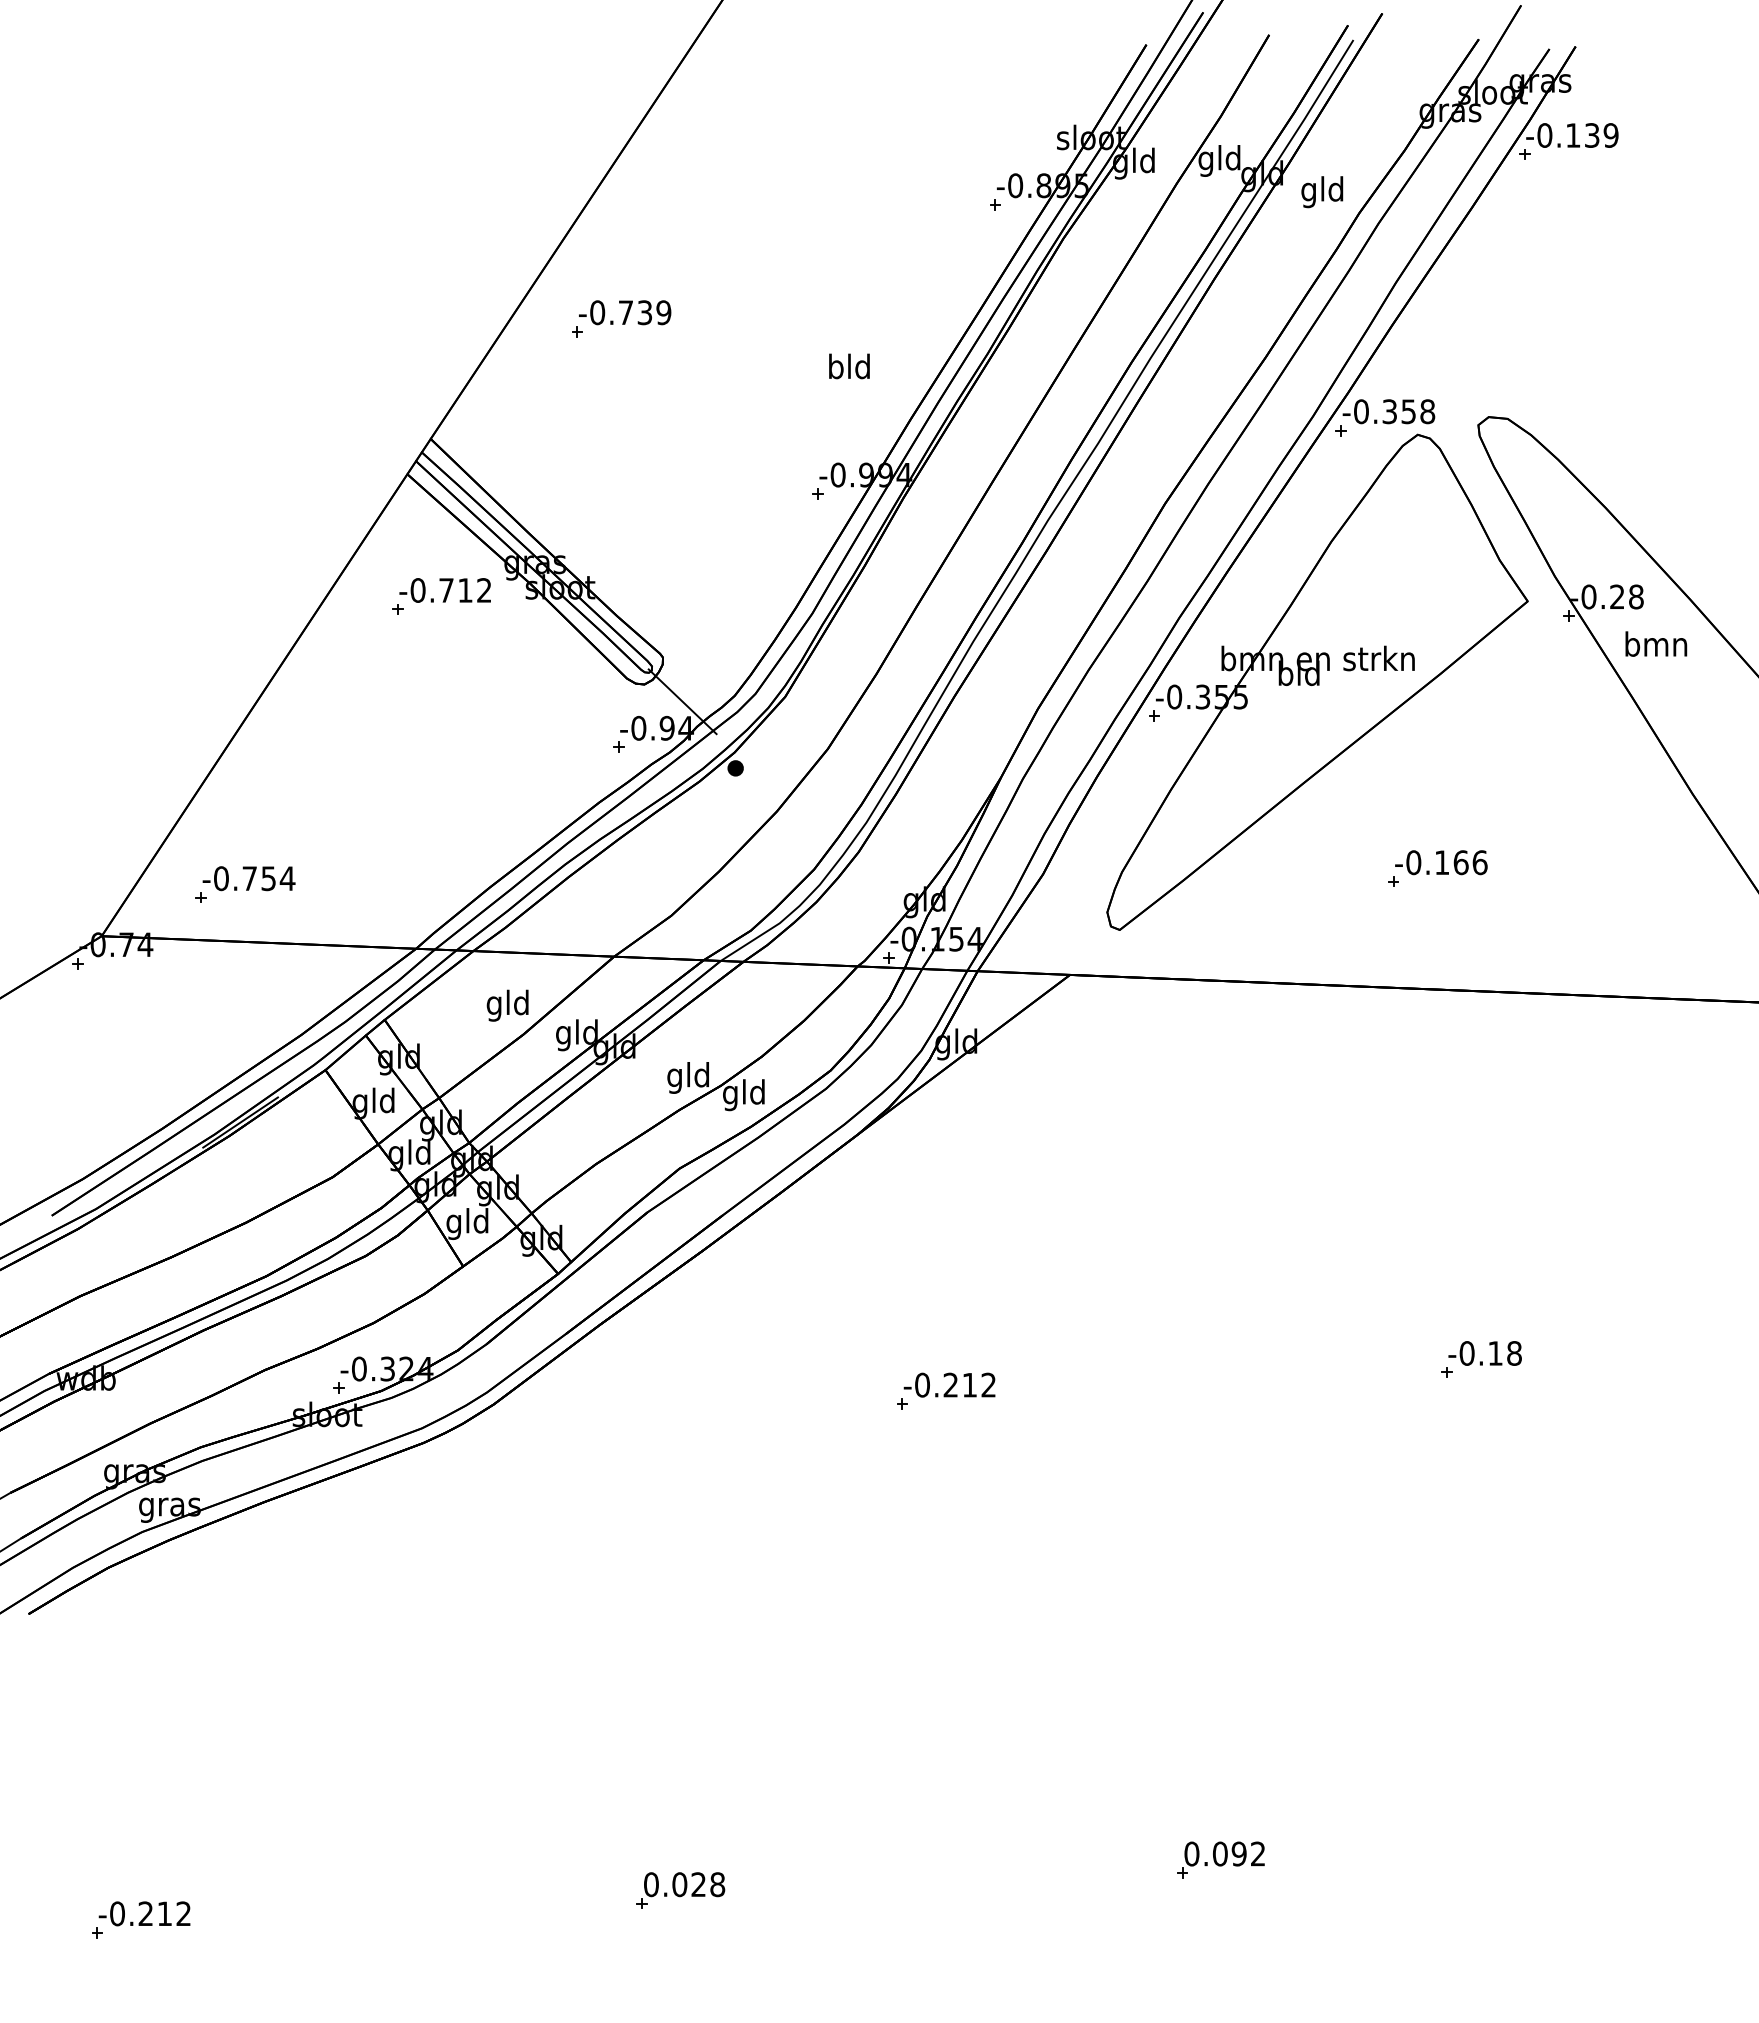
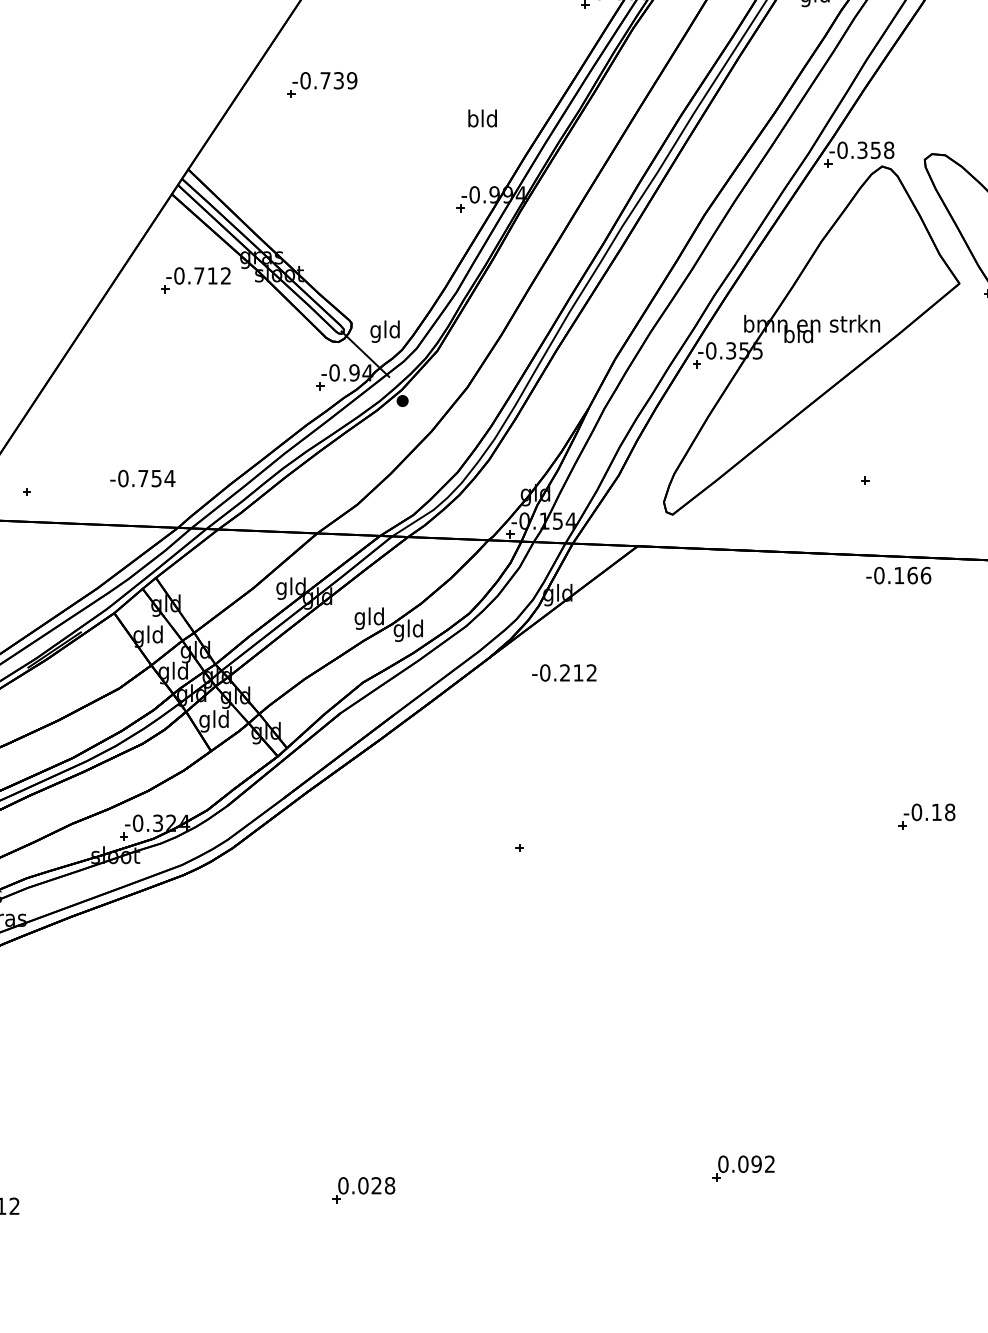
text: (1441, 862) -> (898, 575), moved
text: (248, 878) -> (142, 478), moved
text: (507, 1005) -> (384, 331), moved
text: (949, 1384) -> (564, 672), moved

